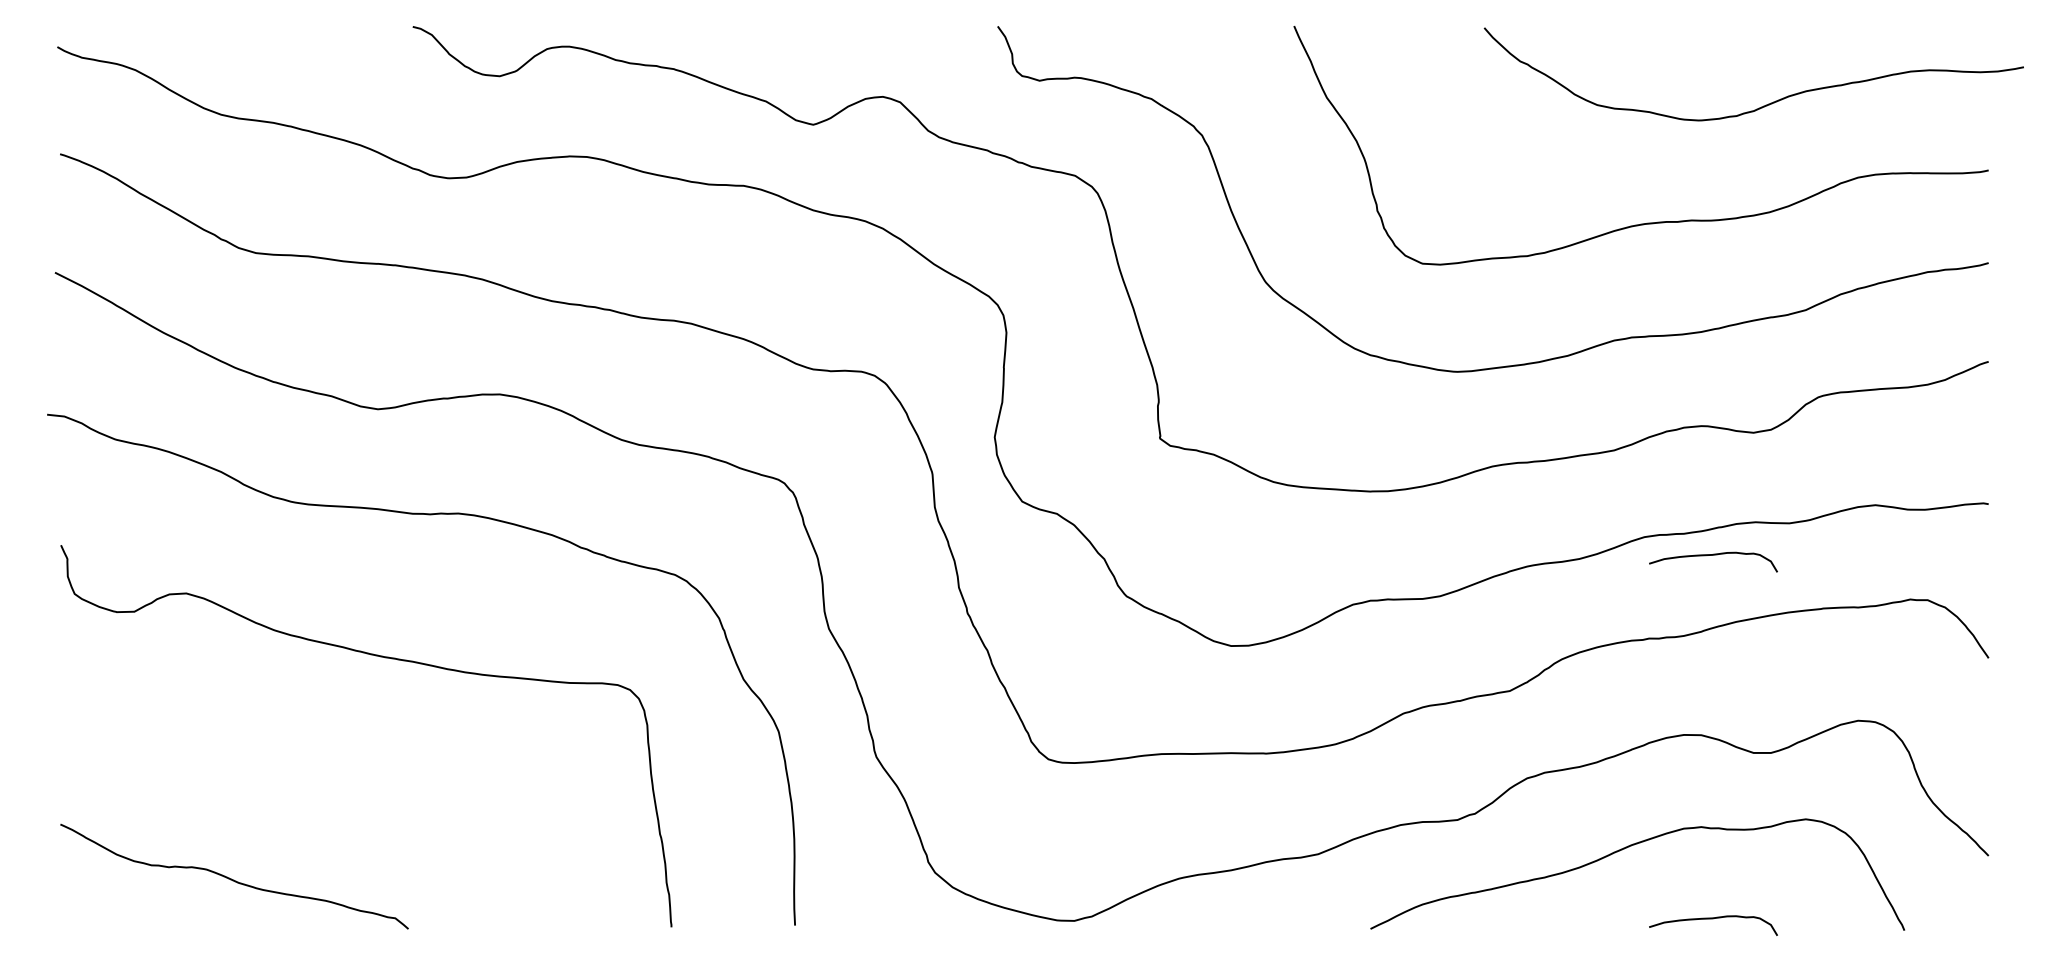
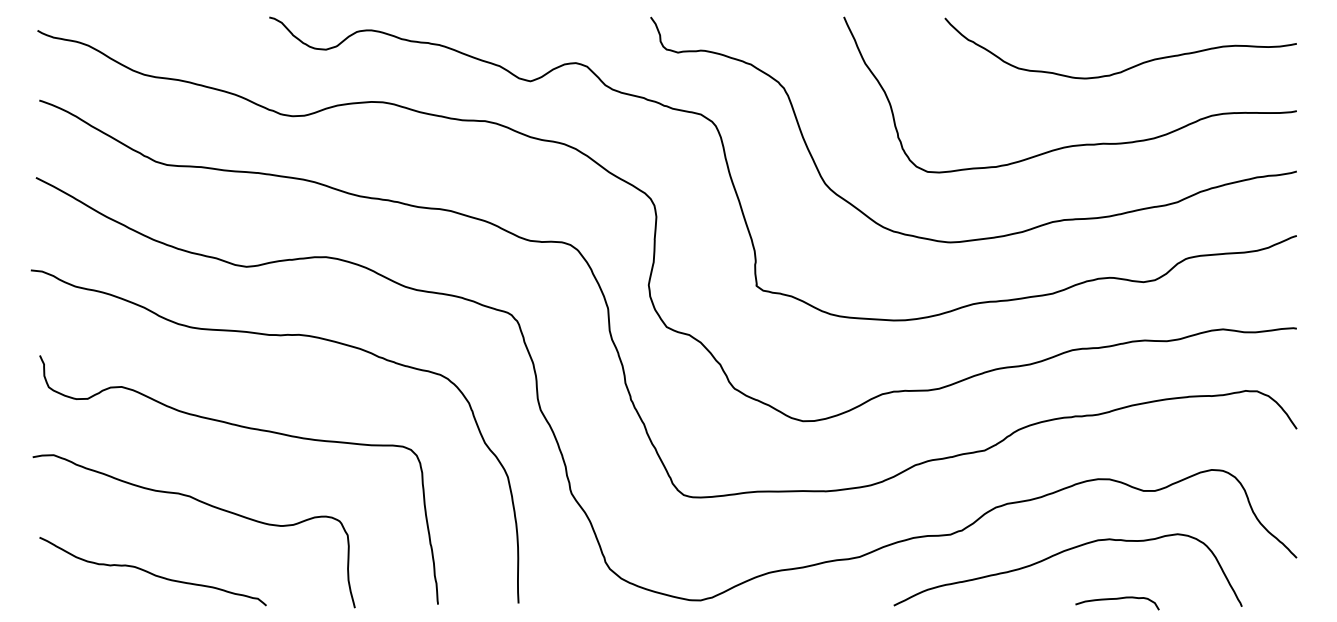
curve: (1762, 105) -> (1126, 68), moved
curve: (1713, 555) -> (1117, 362), removed
curve: (310, 772) -> (202, 503), added

